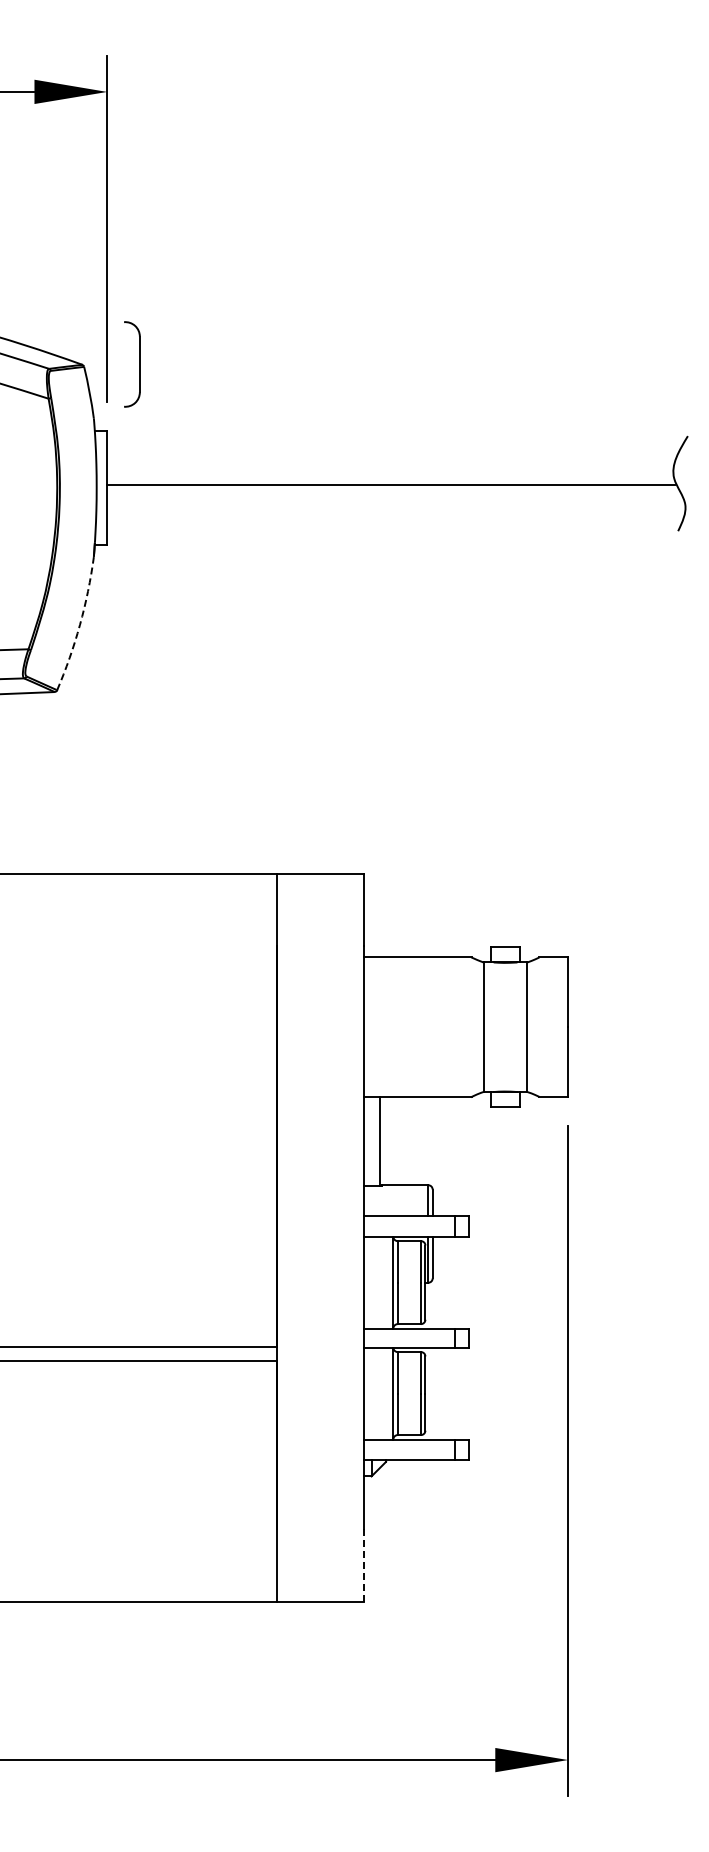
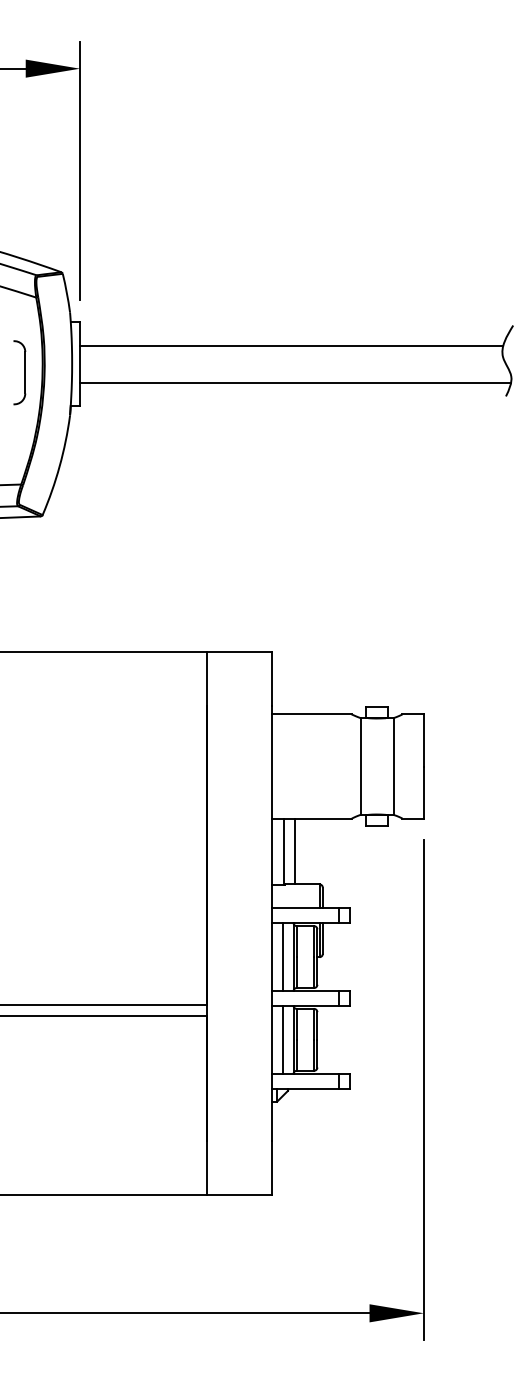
part: (139, 364) -> (25, 372), moved
line: (390, 485) -> (291, 345), moved
line: (396, 512) -> (295, 382), added
arc: (79, 624) -> (59, 466), dashed -> solid
line: (394, 1141) -> (294, 851), added
line: (378, 1282) -> (282, 956), added
line: (378, 1393) -> (282, 1039), added
line: (364, 1564) -> (271, 1167), dashed -> solid

